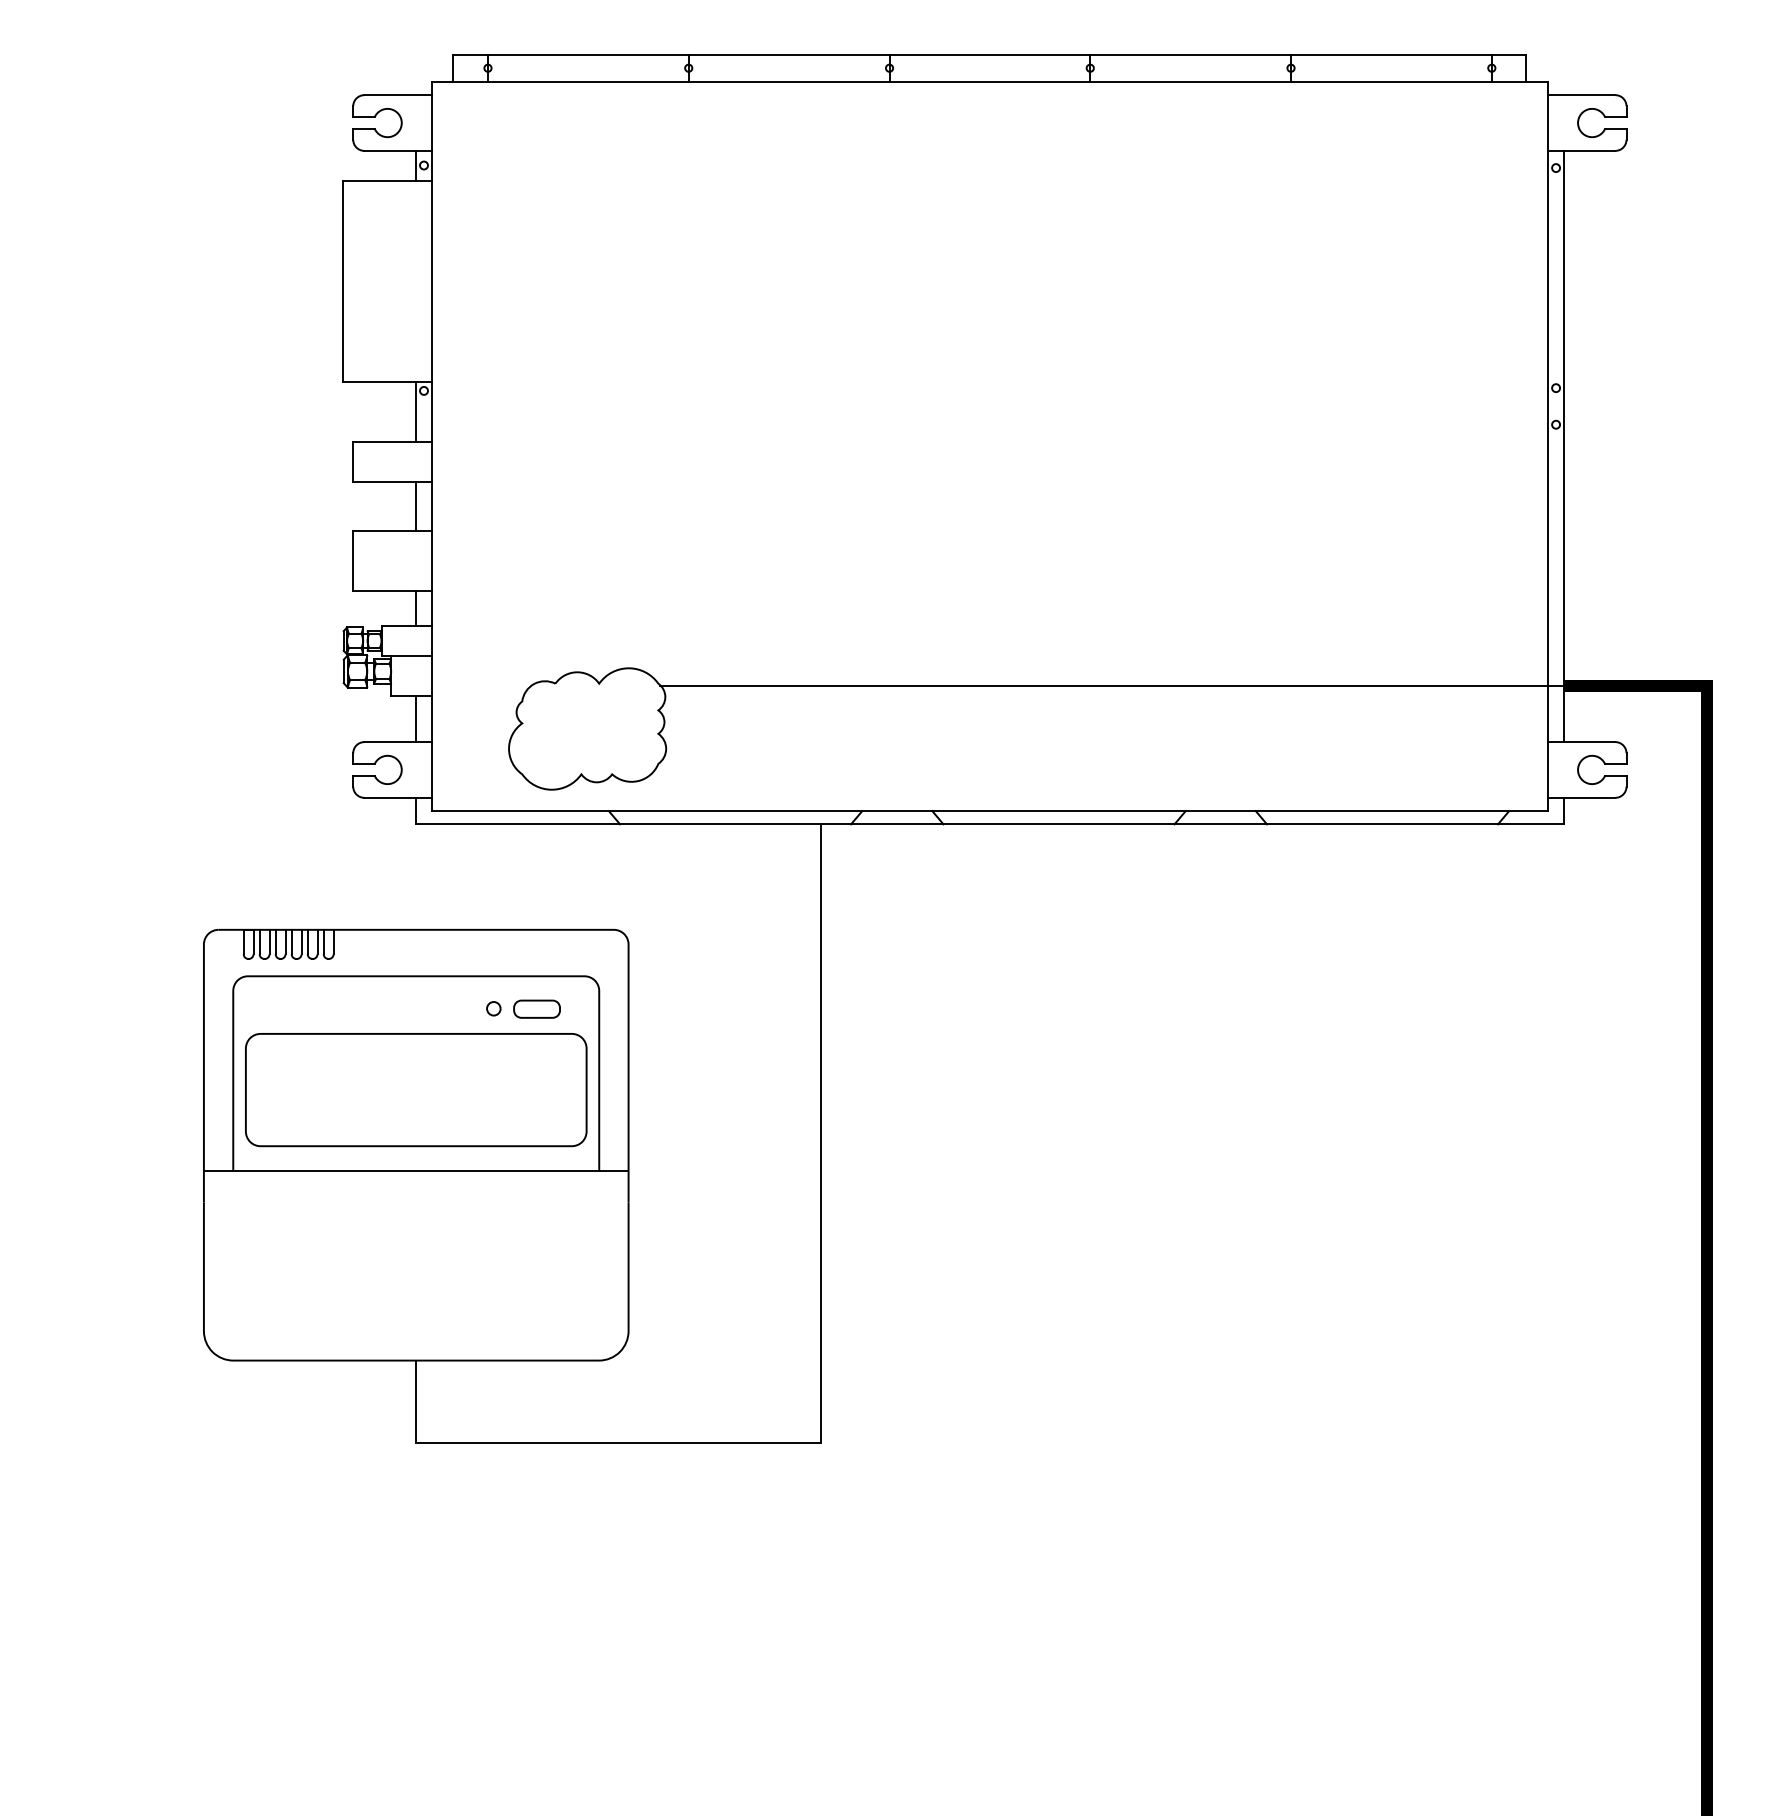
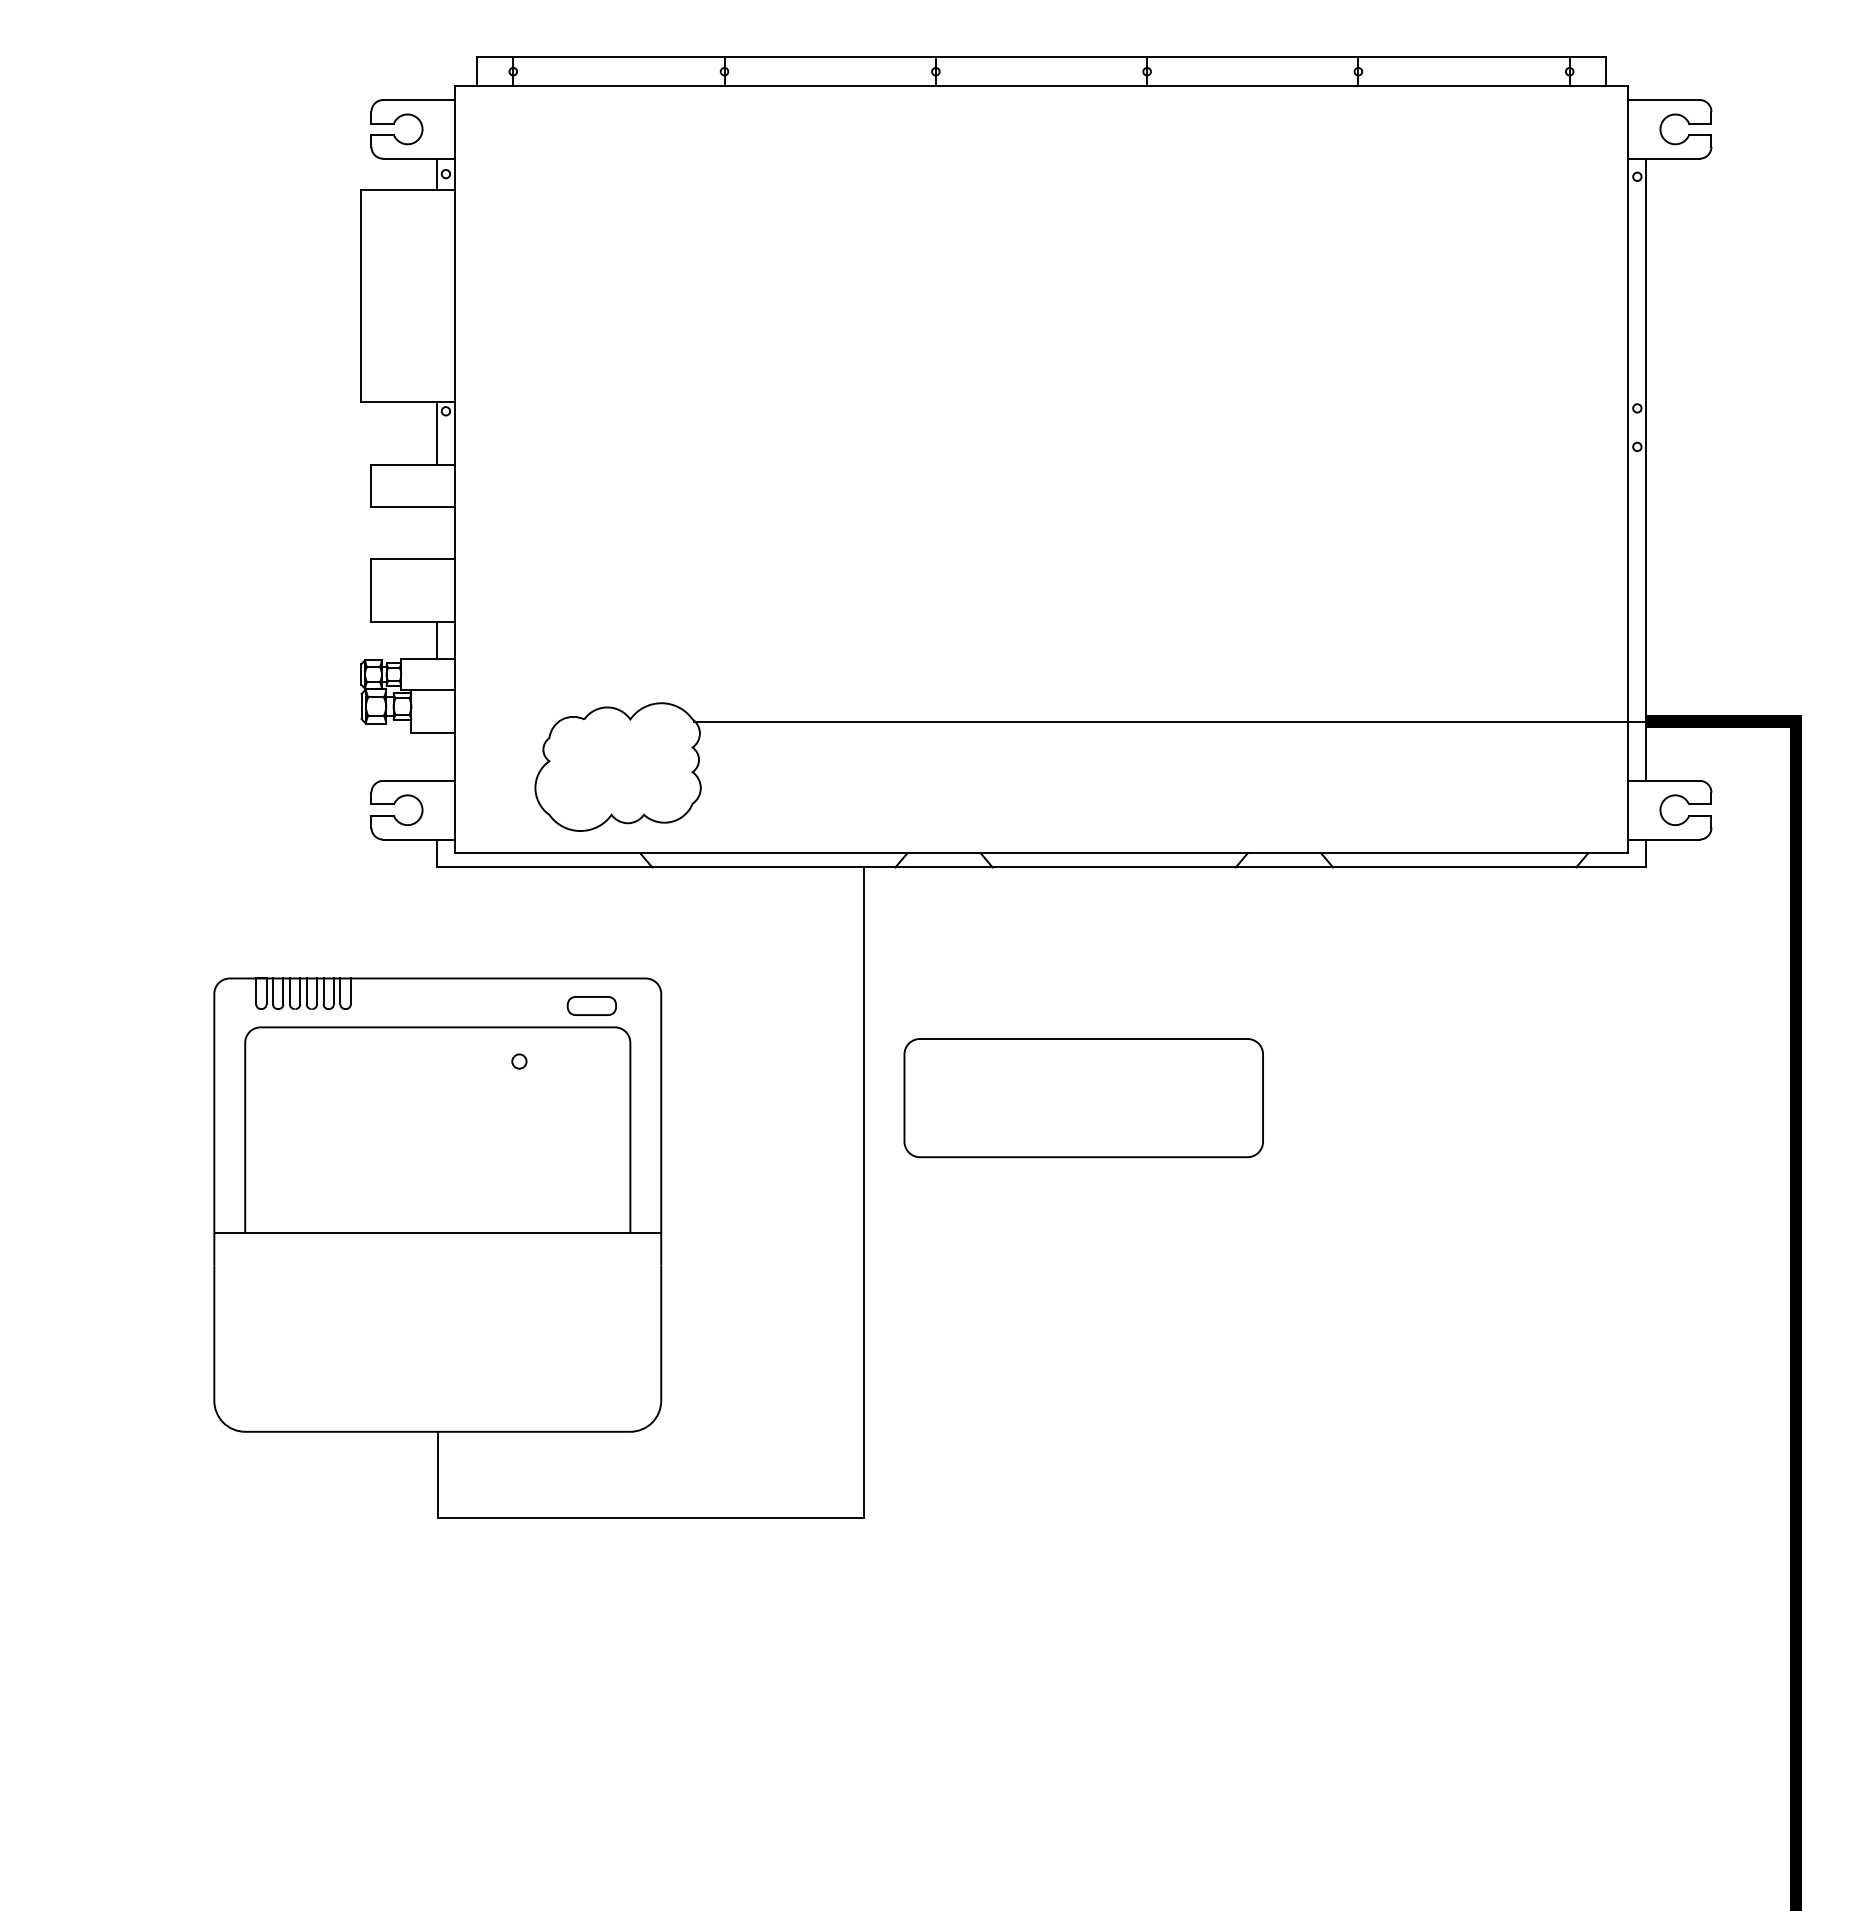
line: (415, 506) -> (437, 532), removed
line: (415, 718) -> (437, 756), removed
part: (536, 1008) -> (591, 1005), moved
part: (415, 1090) -> (1083, 1098), moved

